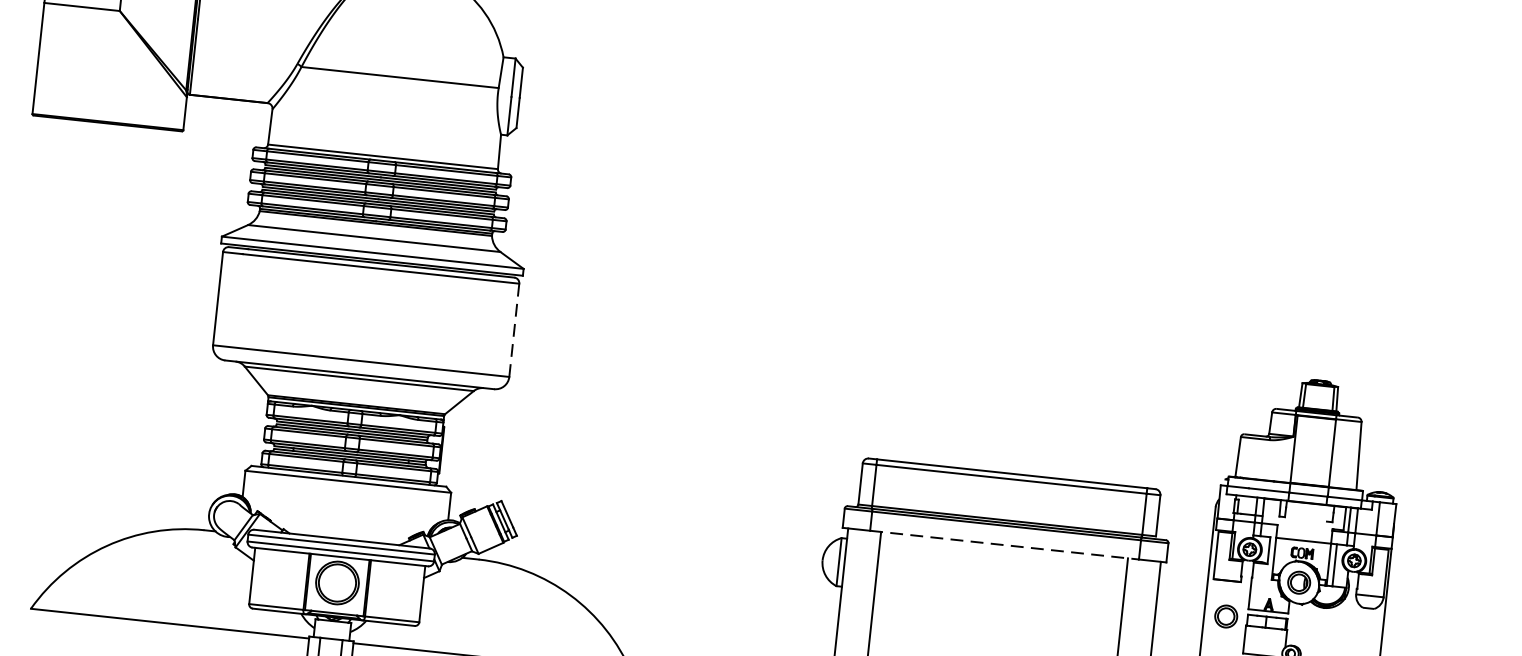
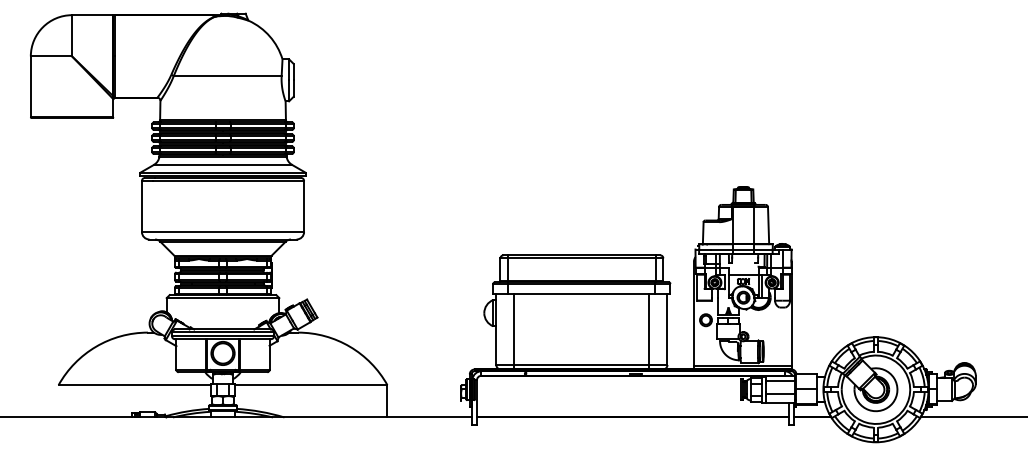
line: (514, 330) -> (304, 206), dashed -> solid
line: (1003, 545) -> (581, 294), dashed -> solid

